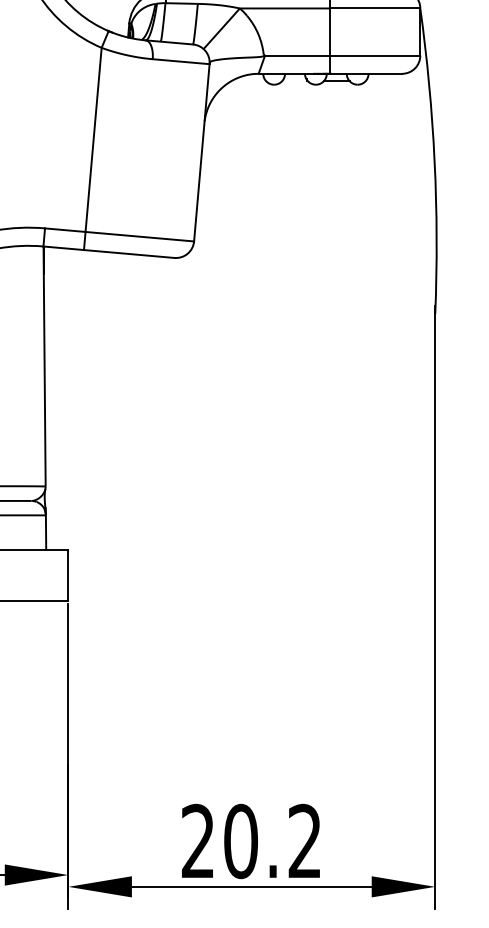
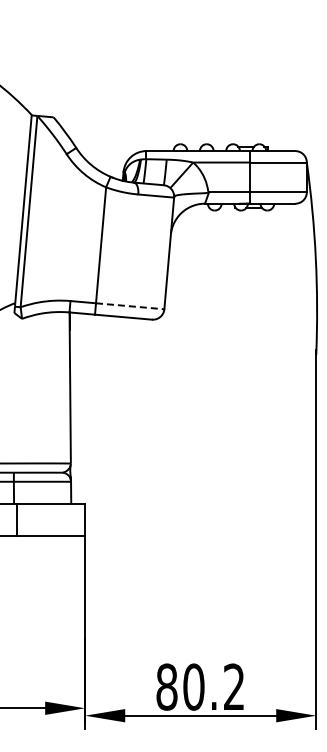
line: (140, 237) -> (130, 306), solid -> dashed
text: (197, 840) -> (166, 686), 20.2 -> 80.2

